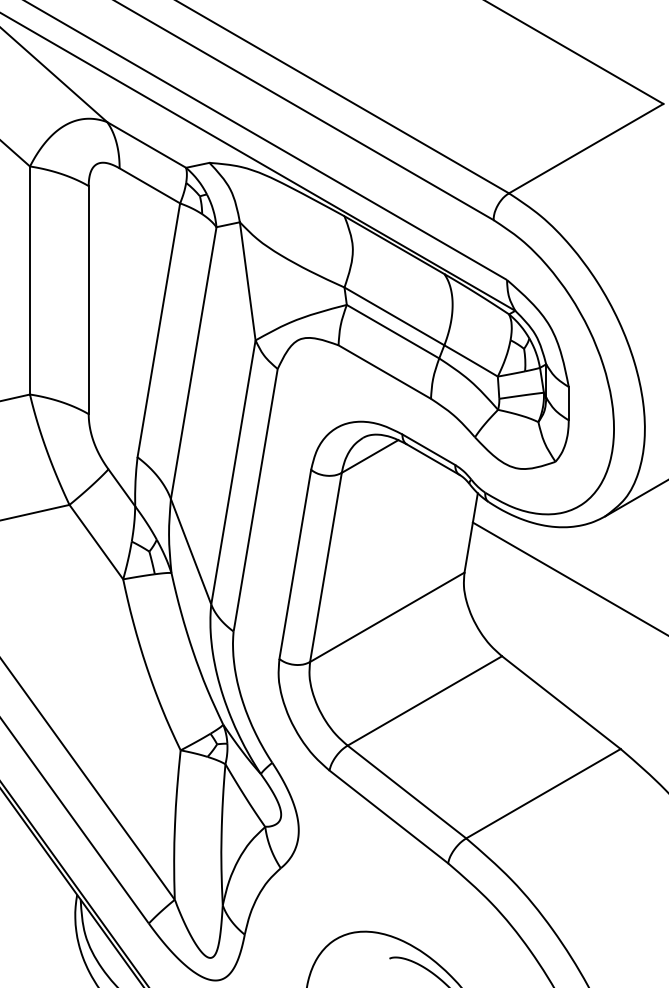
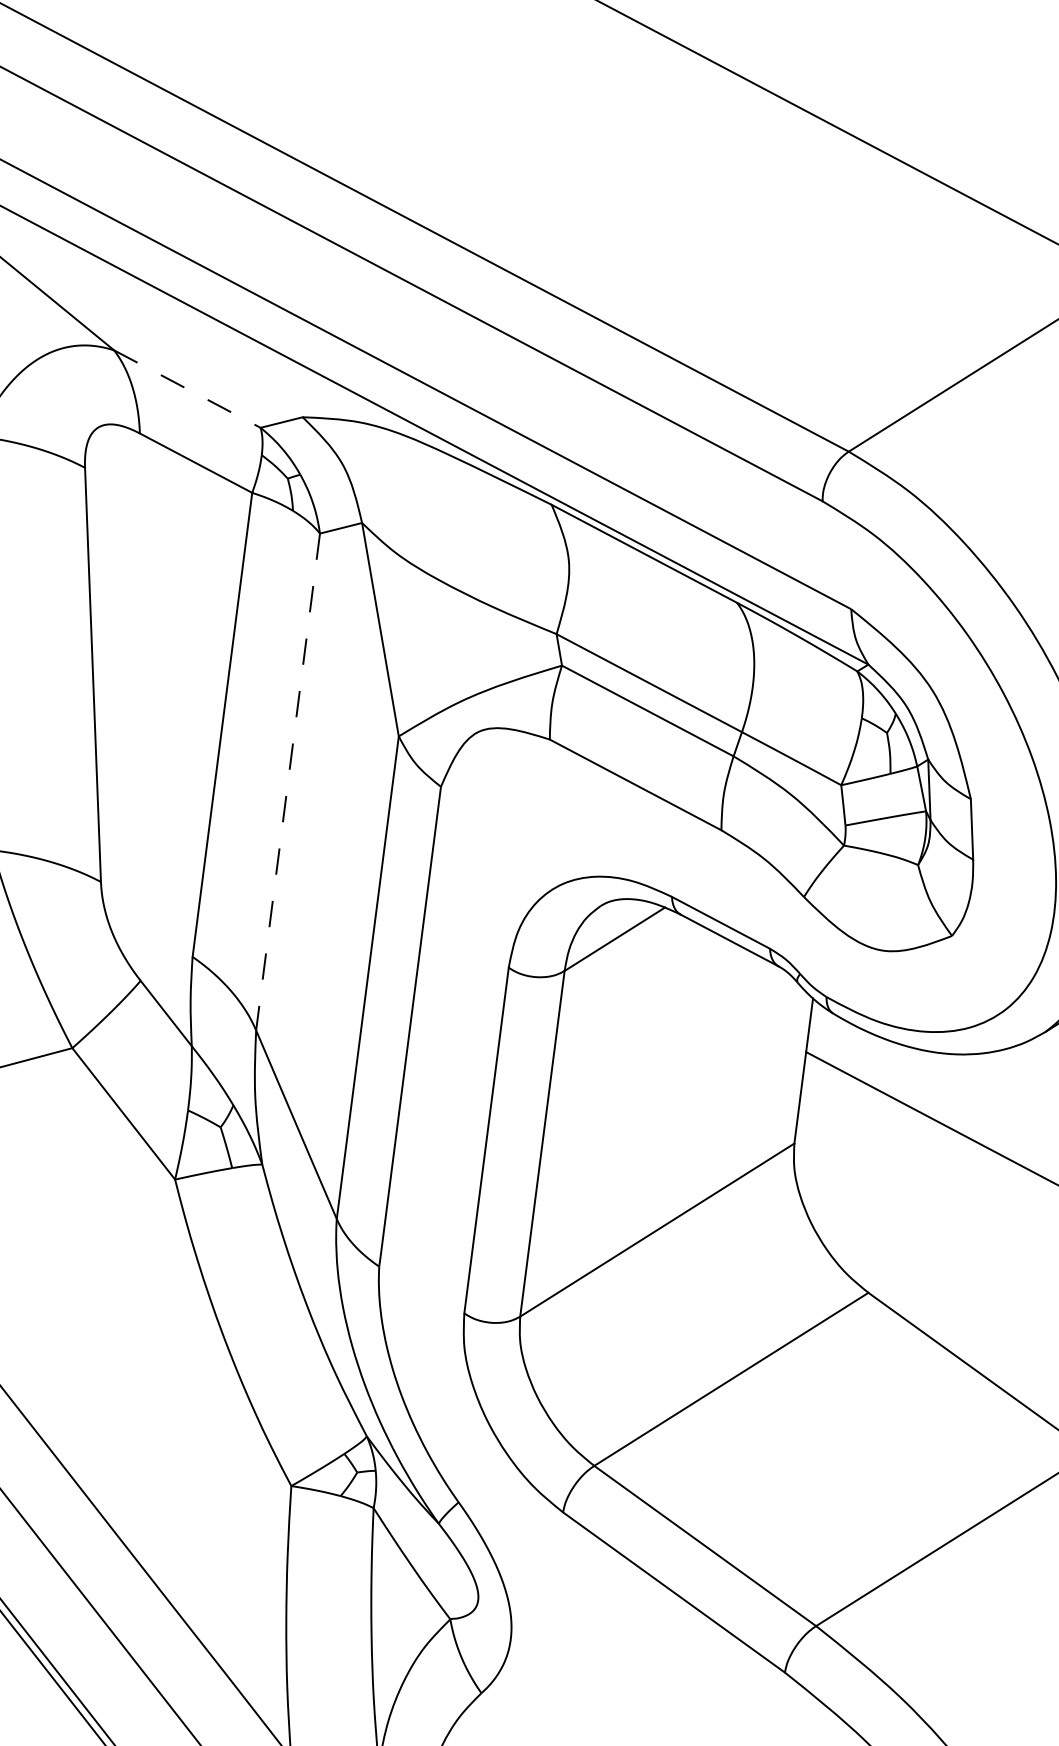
line: (146, 144) -> (187, 388), solid -> dashed
line: (193, 363) -> (287, 782), solid -> dashed

